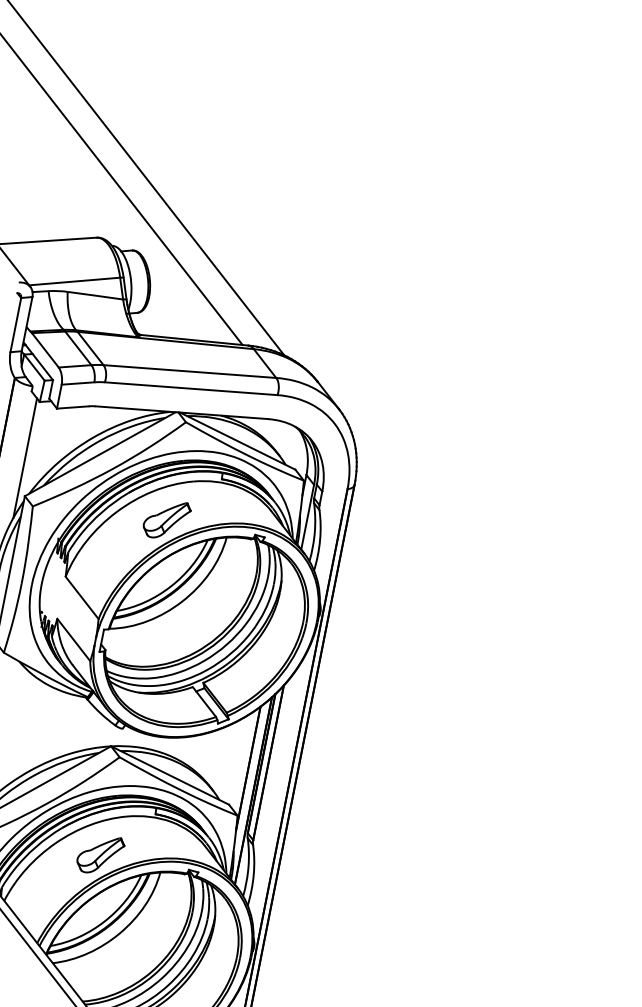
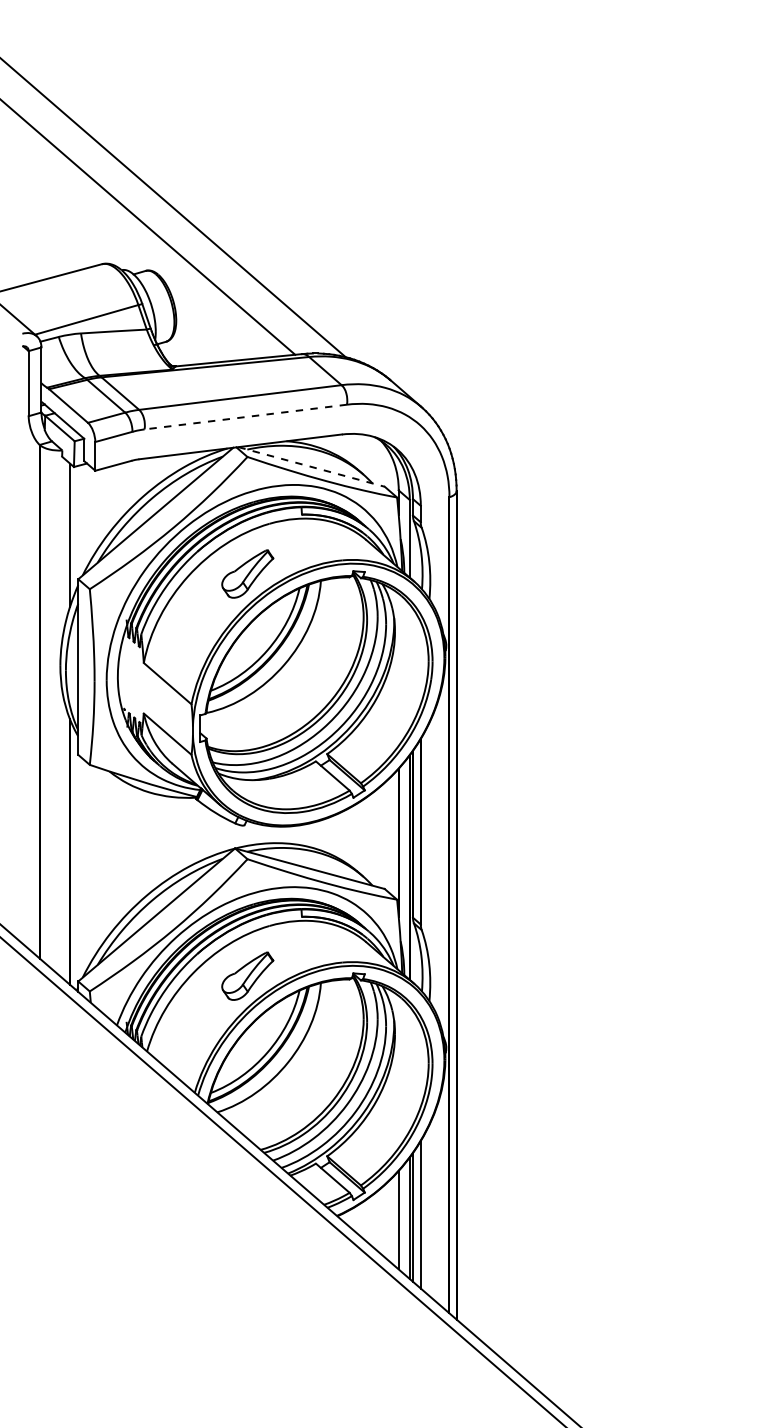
line: (190, 389) -> (245, 417), solid -> dashed
line: (237, 440) -> (311, 466), solid -> dashed

